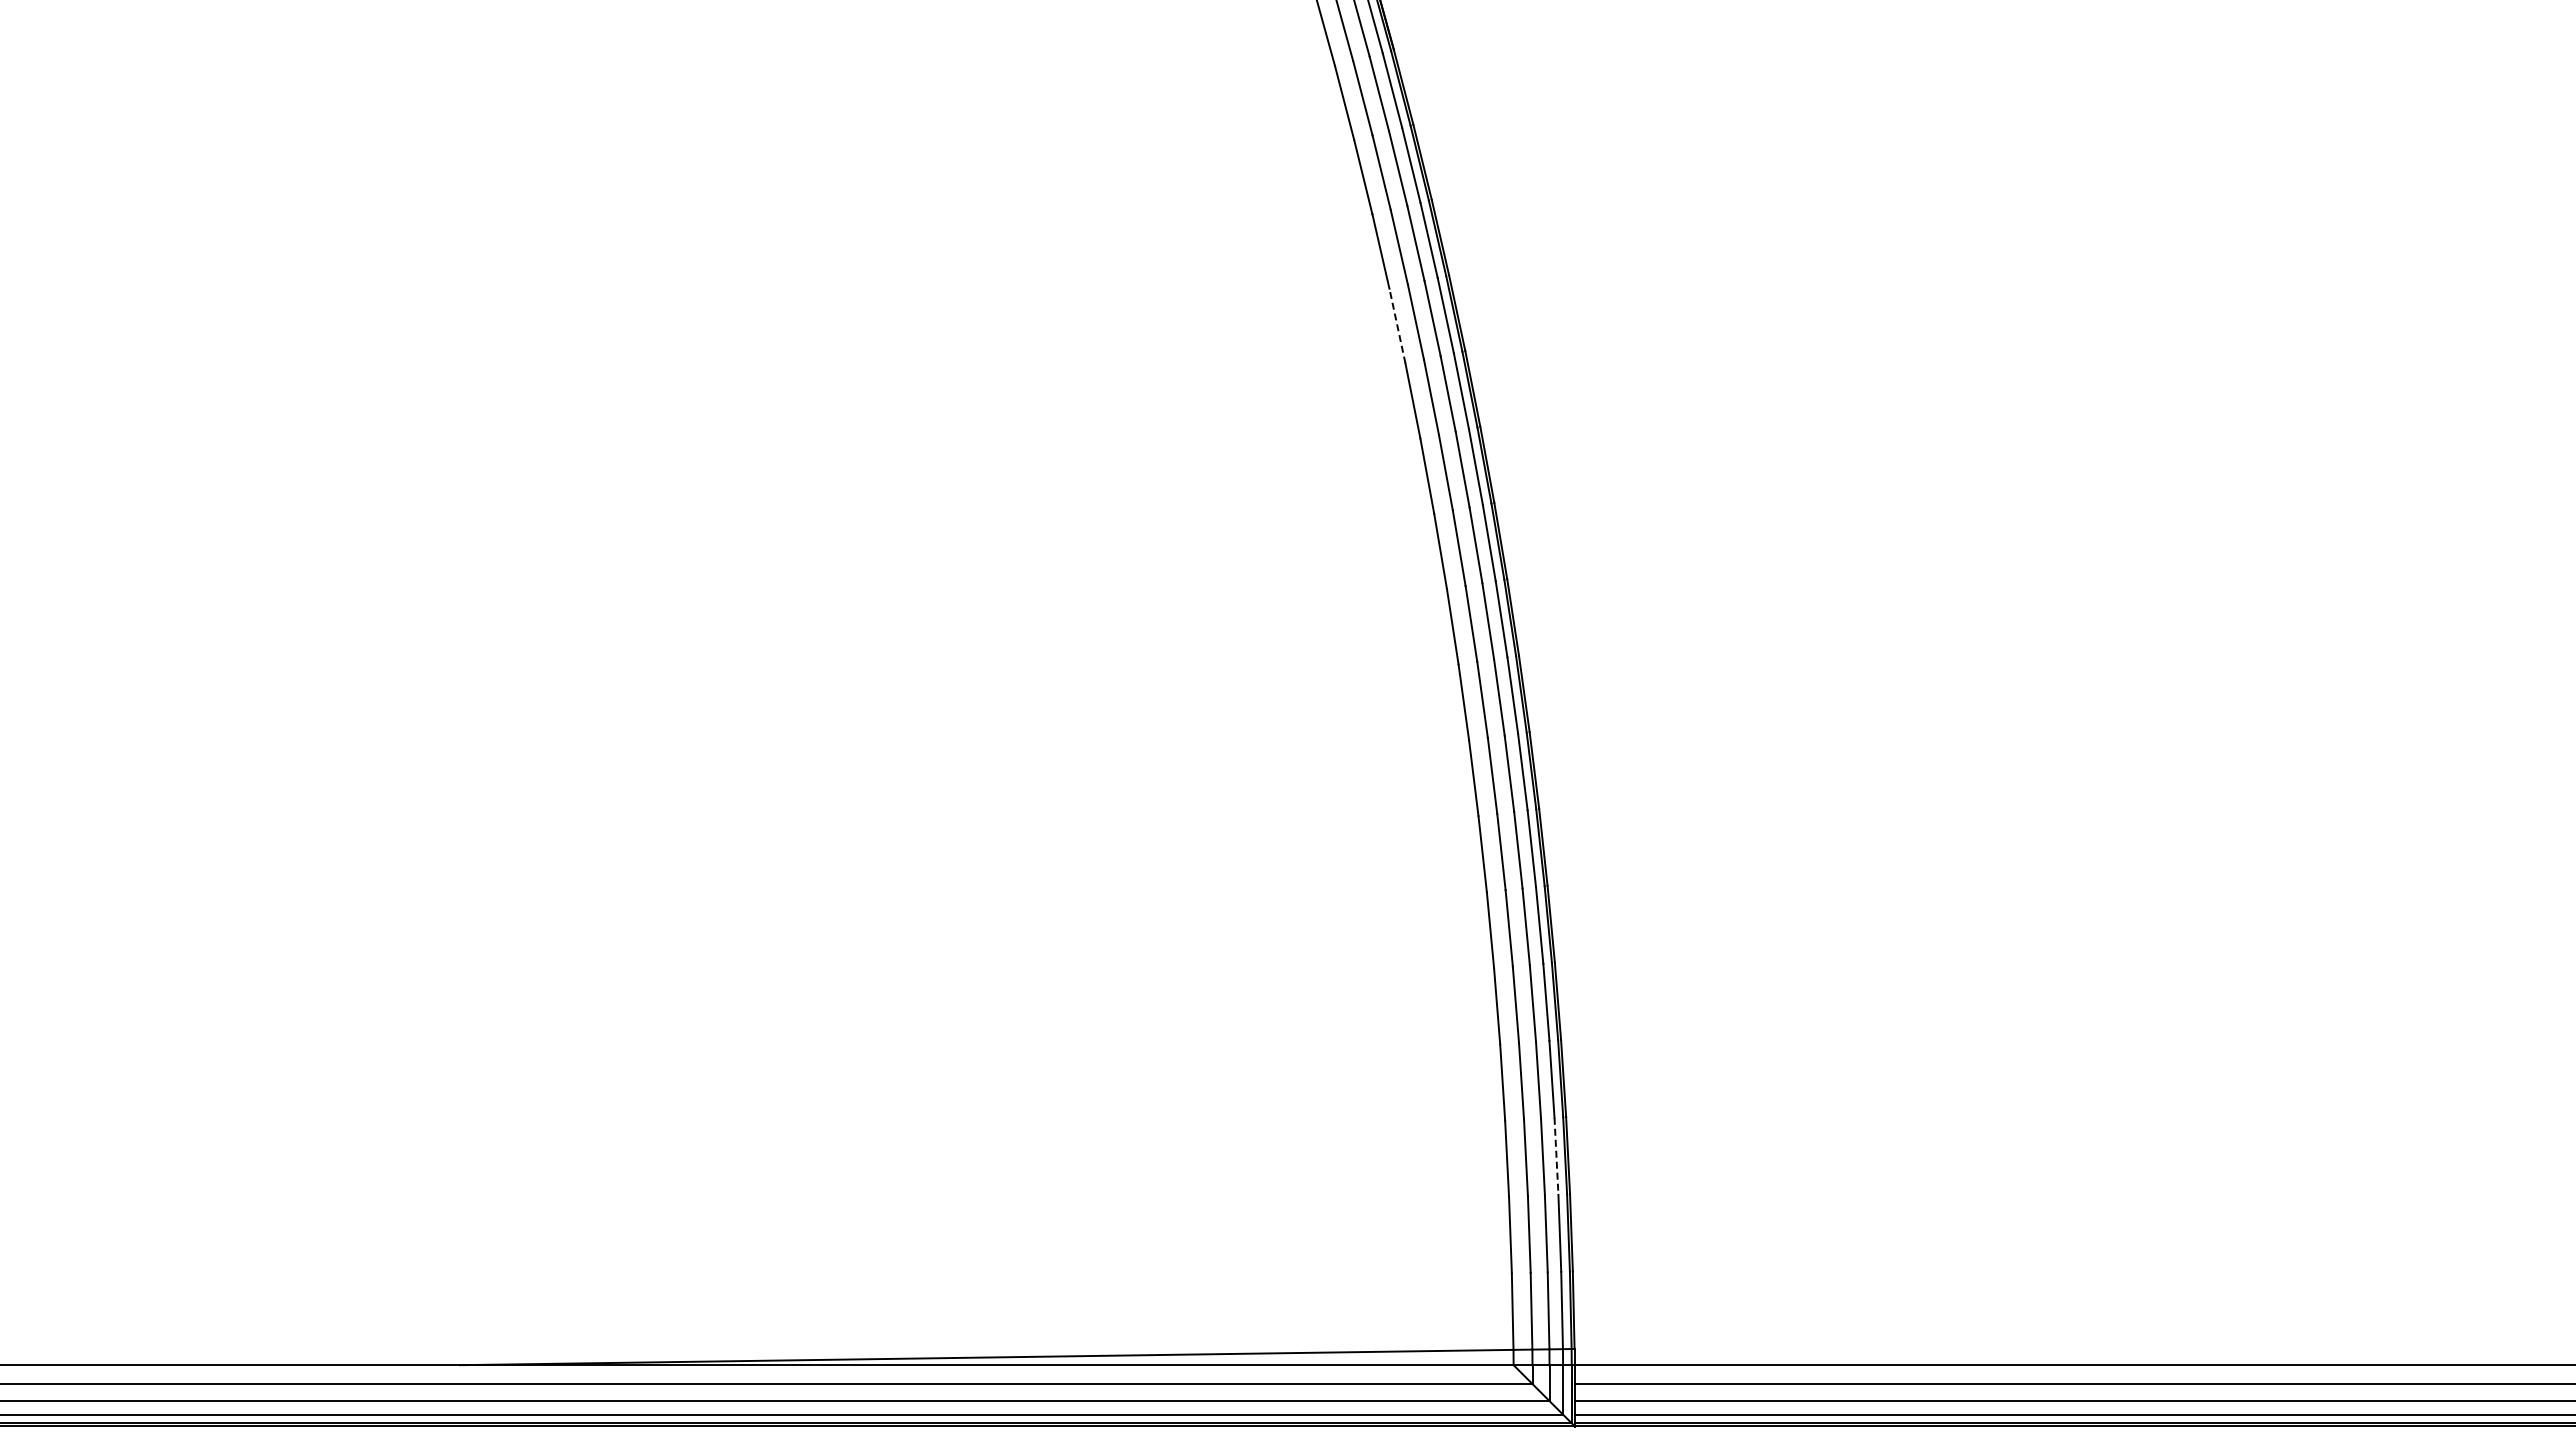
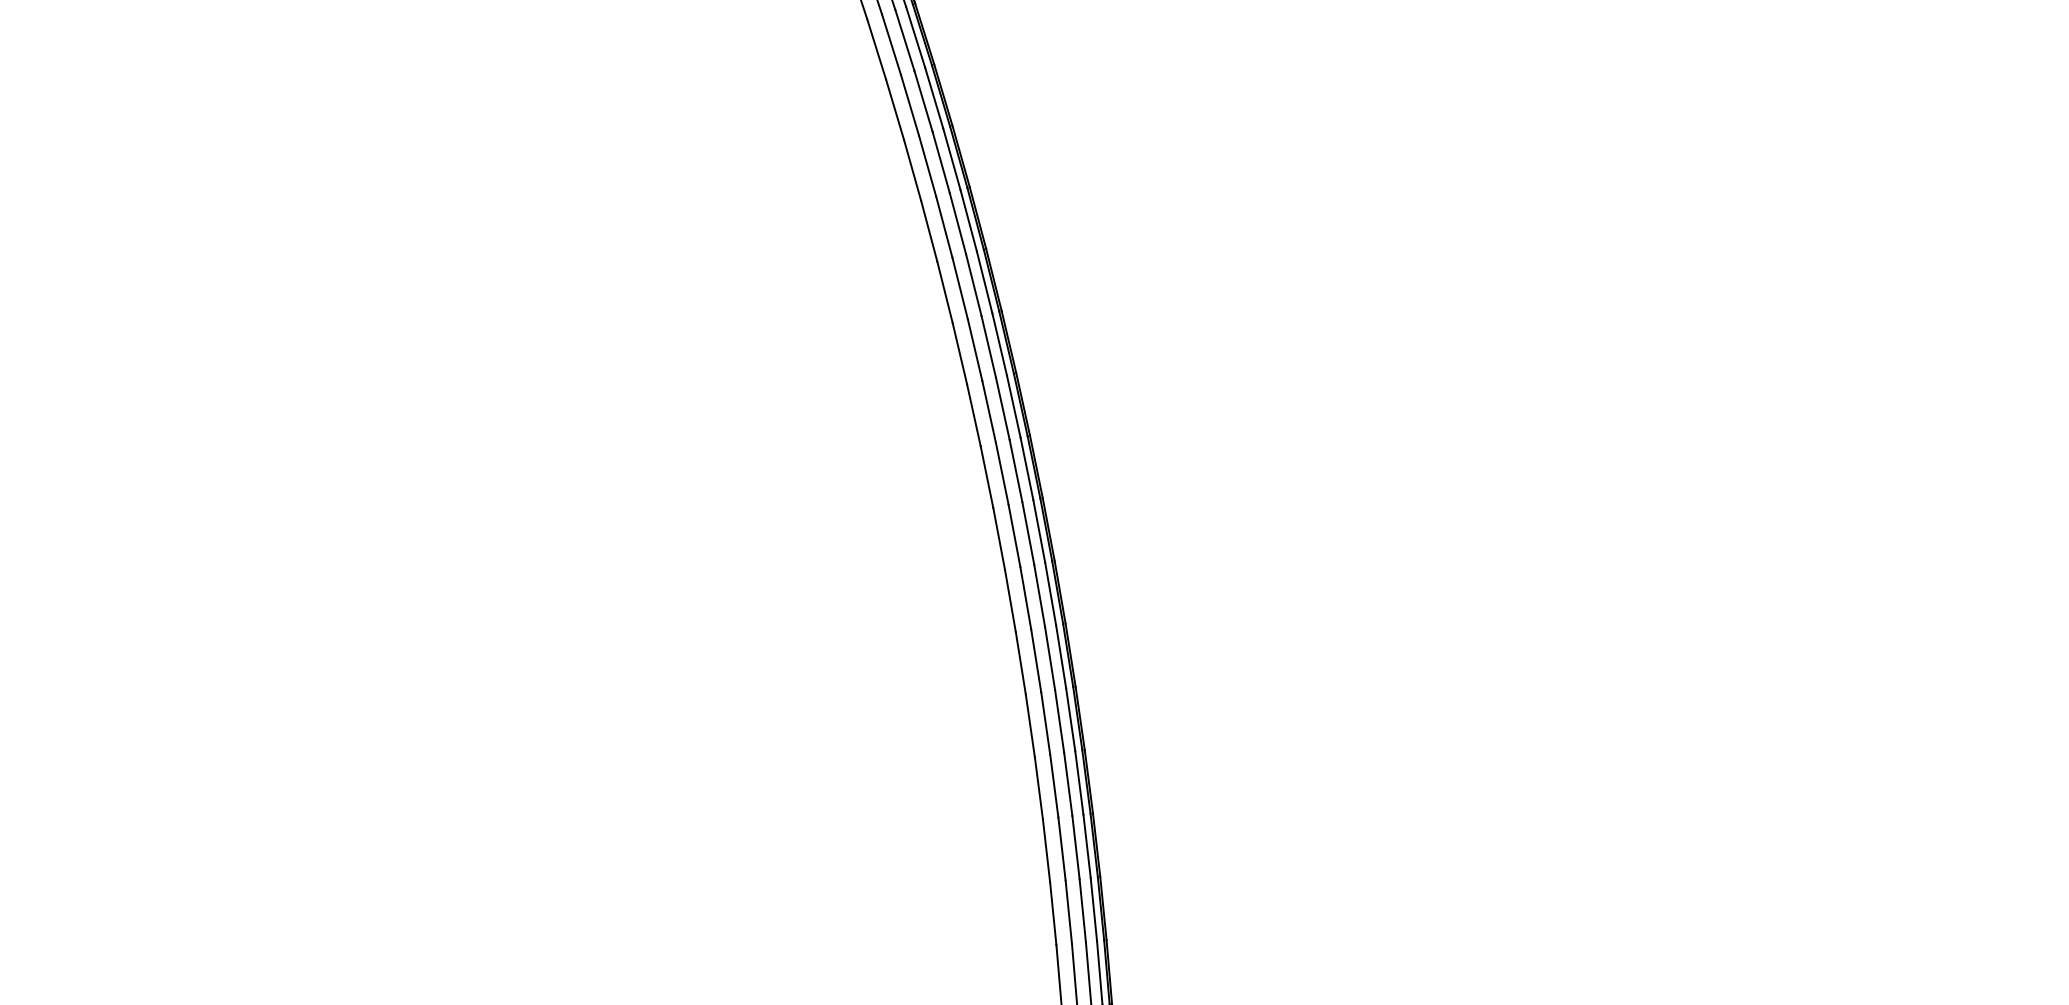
line: (1397, 325) -> (929, 230), dashed -> solid
line: (1556, 1156) -> (1093, 909), dashed -> solid

